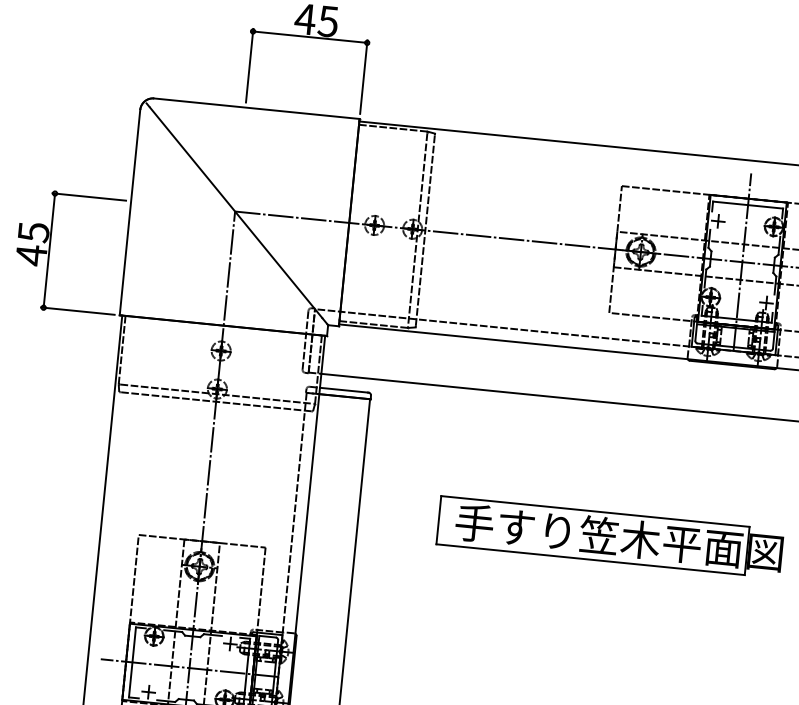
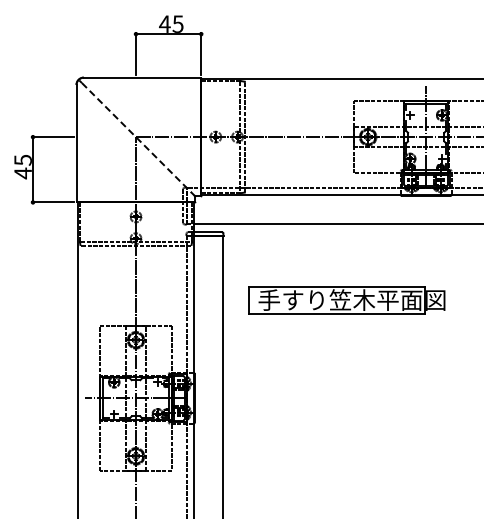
line: (237, 214) -> (137, 138), solid -> dashed
part: (609, 537) -> (346, 300), moved

